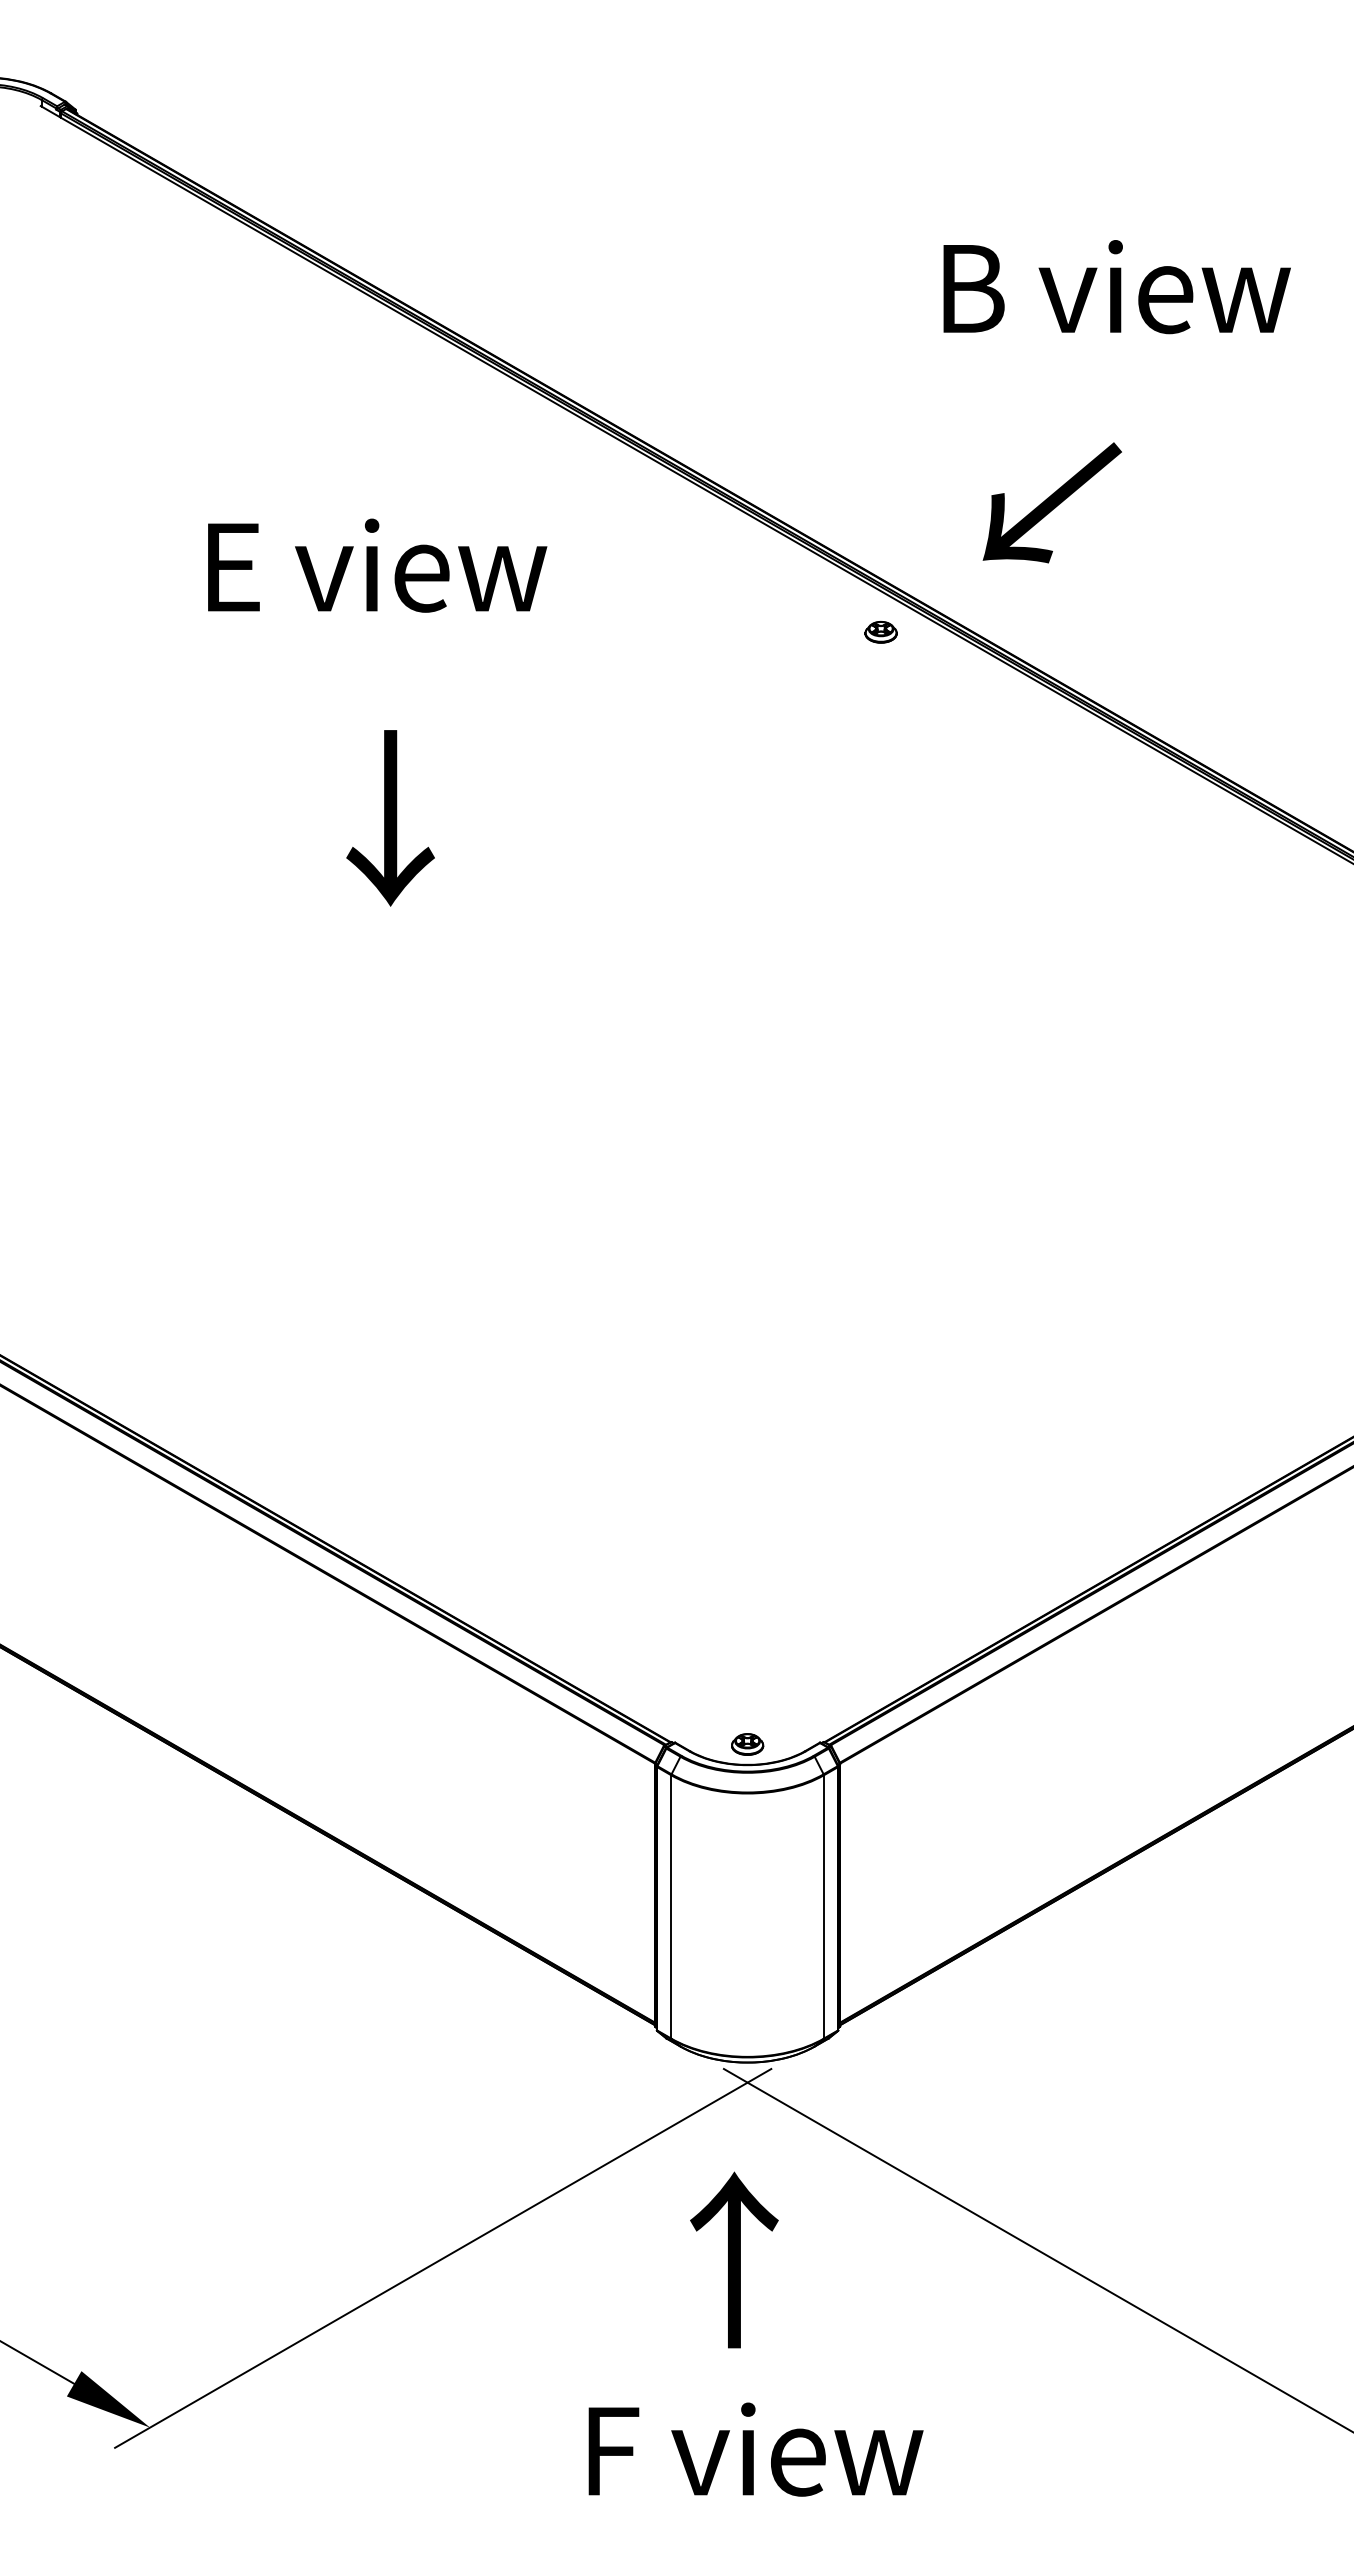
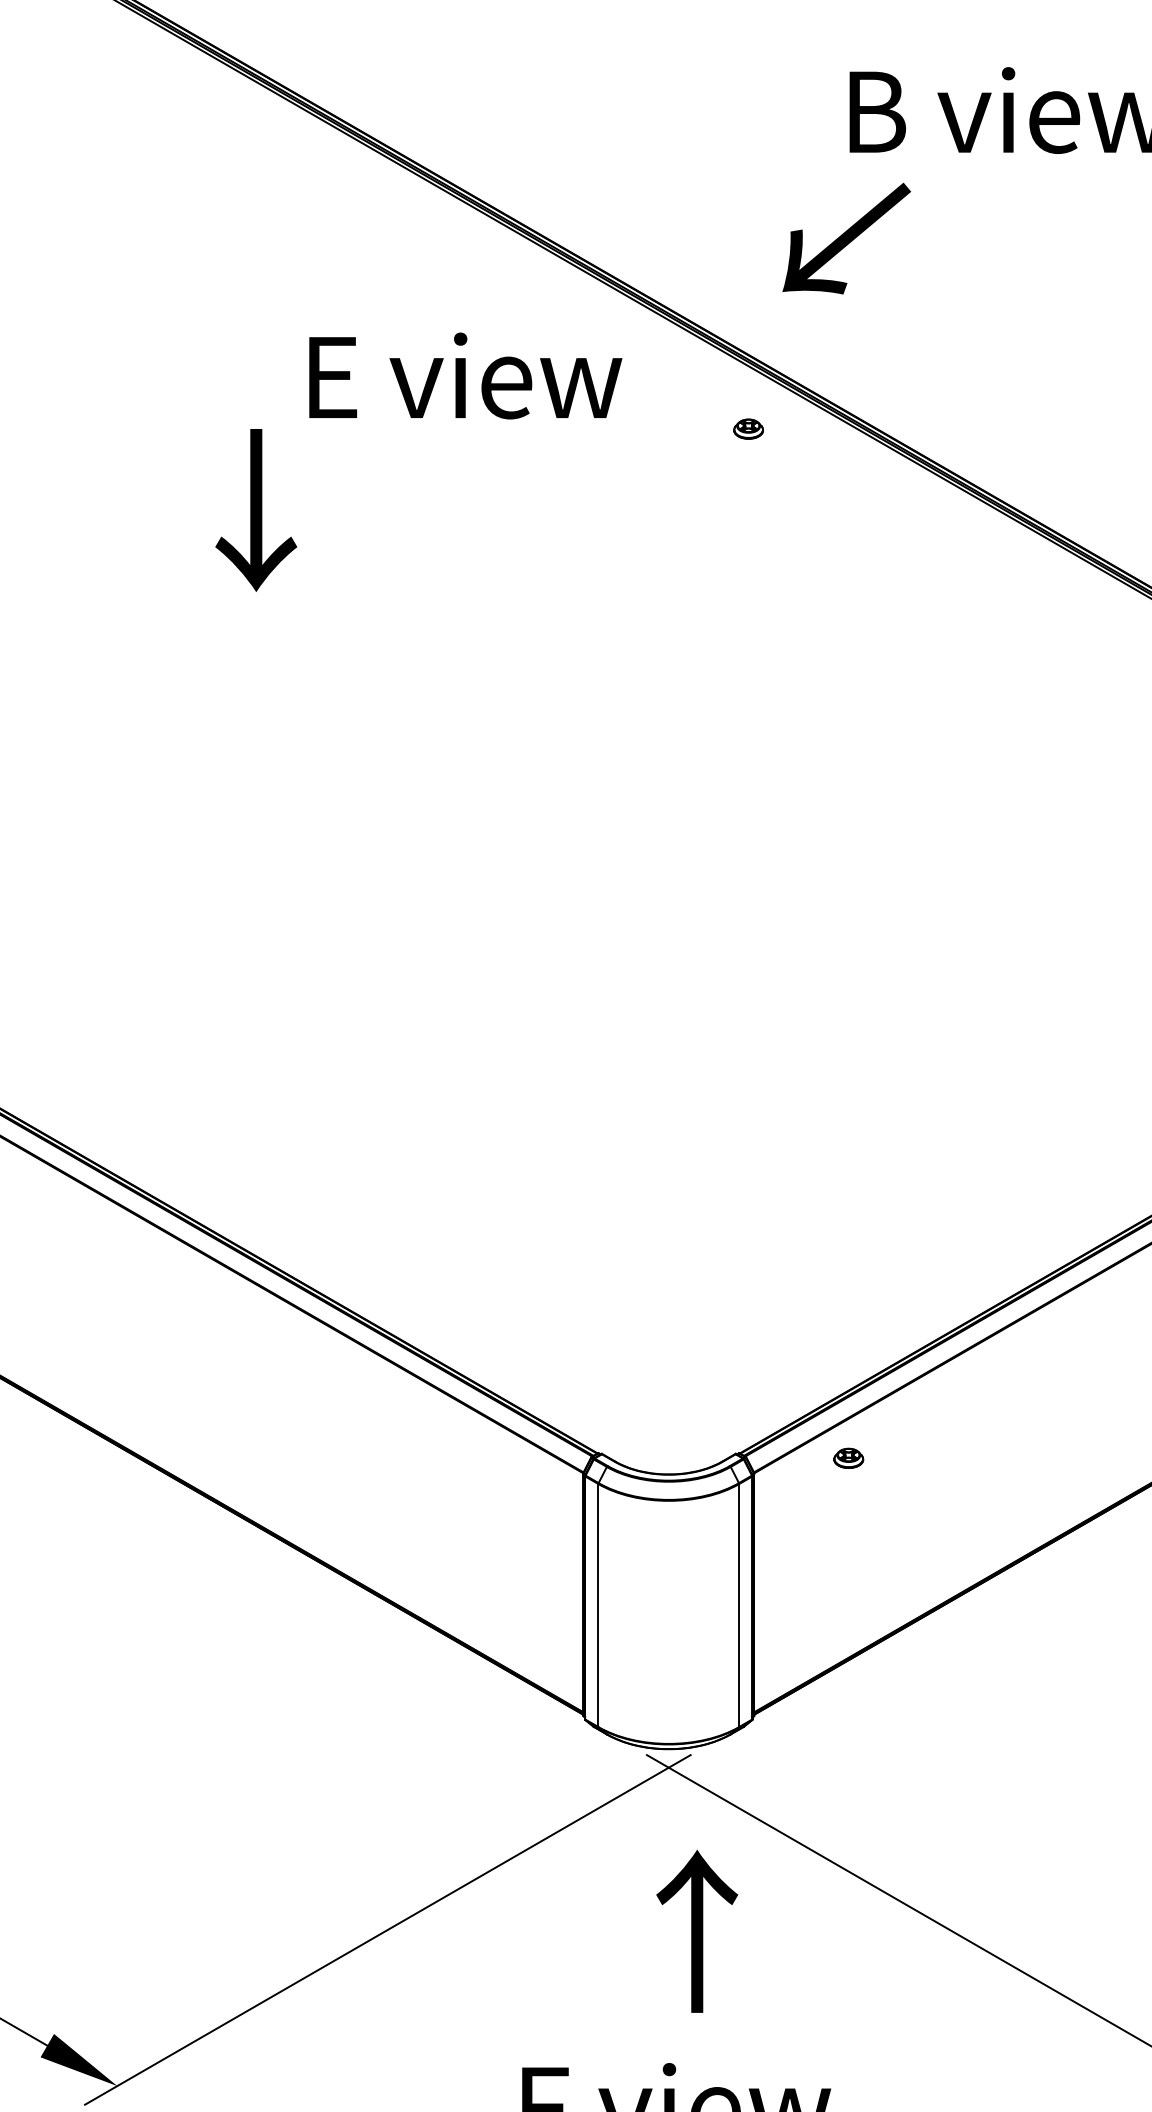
text: (1051, 502) -> (845, 238), moved
text: (377, 565) -> (465, 375), moved
part: (880, 631) -> (748, 428), moved
text: (390, 818) -> (256, 510), moved
part: (747, 1744) -> (848, 1458), moved
text: (734, 2259) -> (697, 1930), moved

